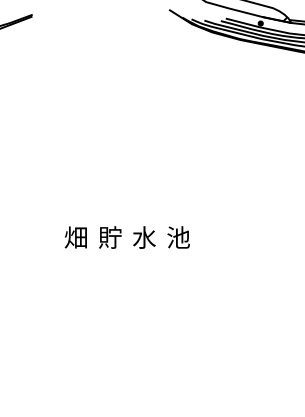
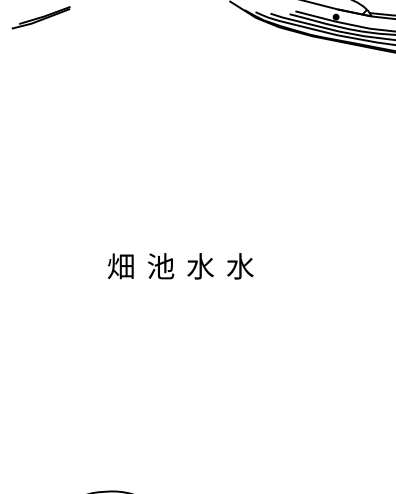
text: (109, 237) -> (160, 266), 貯 -> 池
text: (178, 237) -> (240, 266), 池 -> 水

